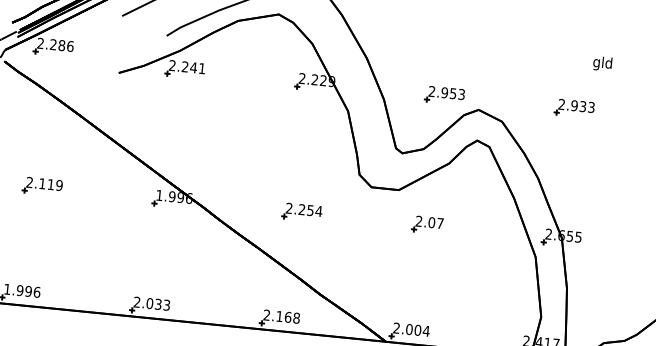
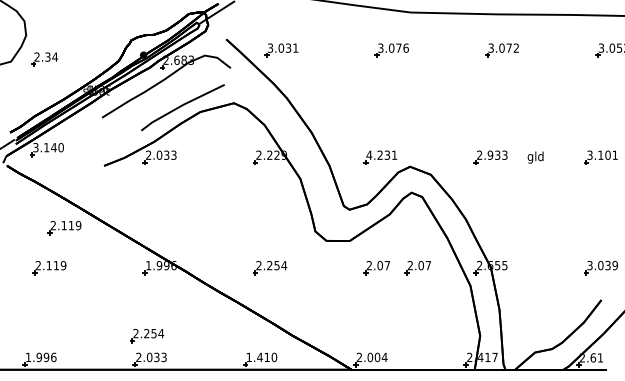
text: (55, 44) -> (48, 147), 2.286 -> 3.140
text: (602, 63) -> (535, 157), moved
text: (193, 66) -> (166, 154), 2.241 -> 2.033
text: (446, 92) -> (381, 154), 2.953 -> 4.231
part: (64, 141) -> (64, 228), added
part: (475, 230) -> (417, 268), added
part: (149, 278) -> (147, 336), added
text: (281, 316) -> (261, 357), 2.168 -> 1.410

